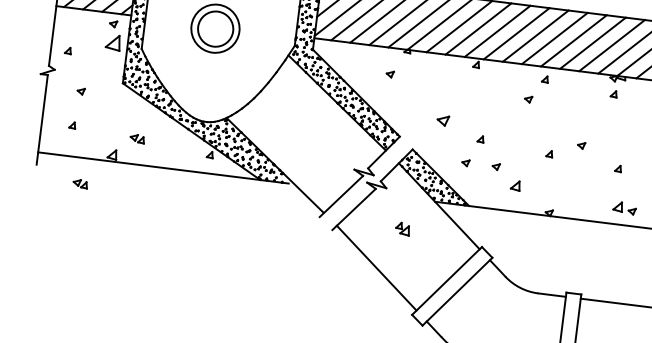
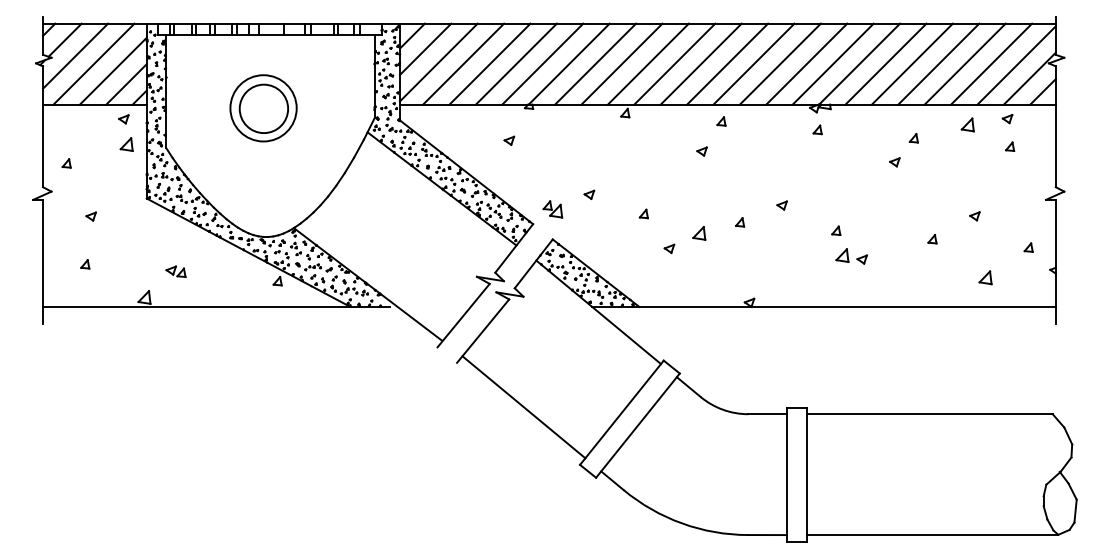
part: (113, 42) -> (126, 144), size x0.62
part: (443, 120) -> (589, 194), size x0.62
part: (465, 162) -> (627, 248), removed
part: (80, 183) -> (105, 342), removed
part: (515, 185) -> (699, 233), moved
part: (624, 208) -> (851, 256), moved
part: (402, 228) -> (552, 209), moved

